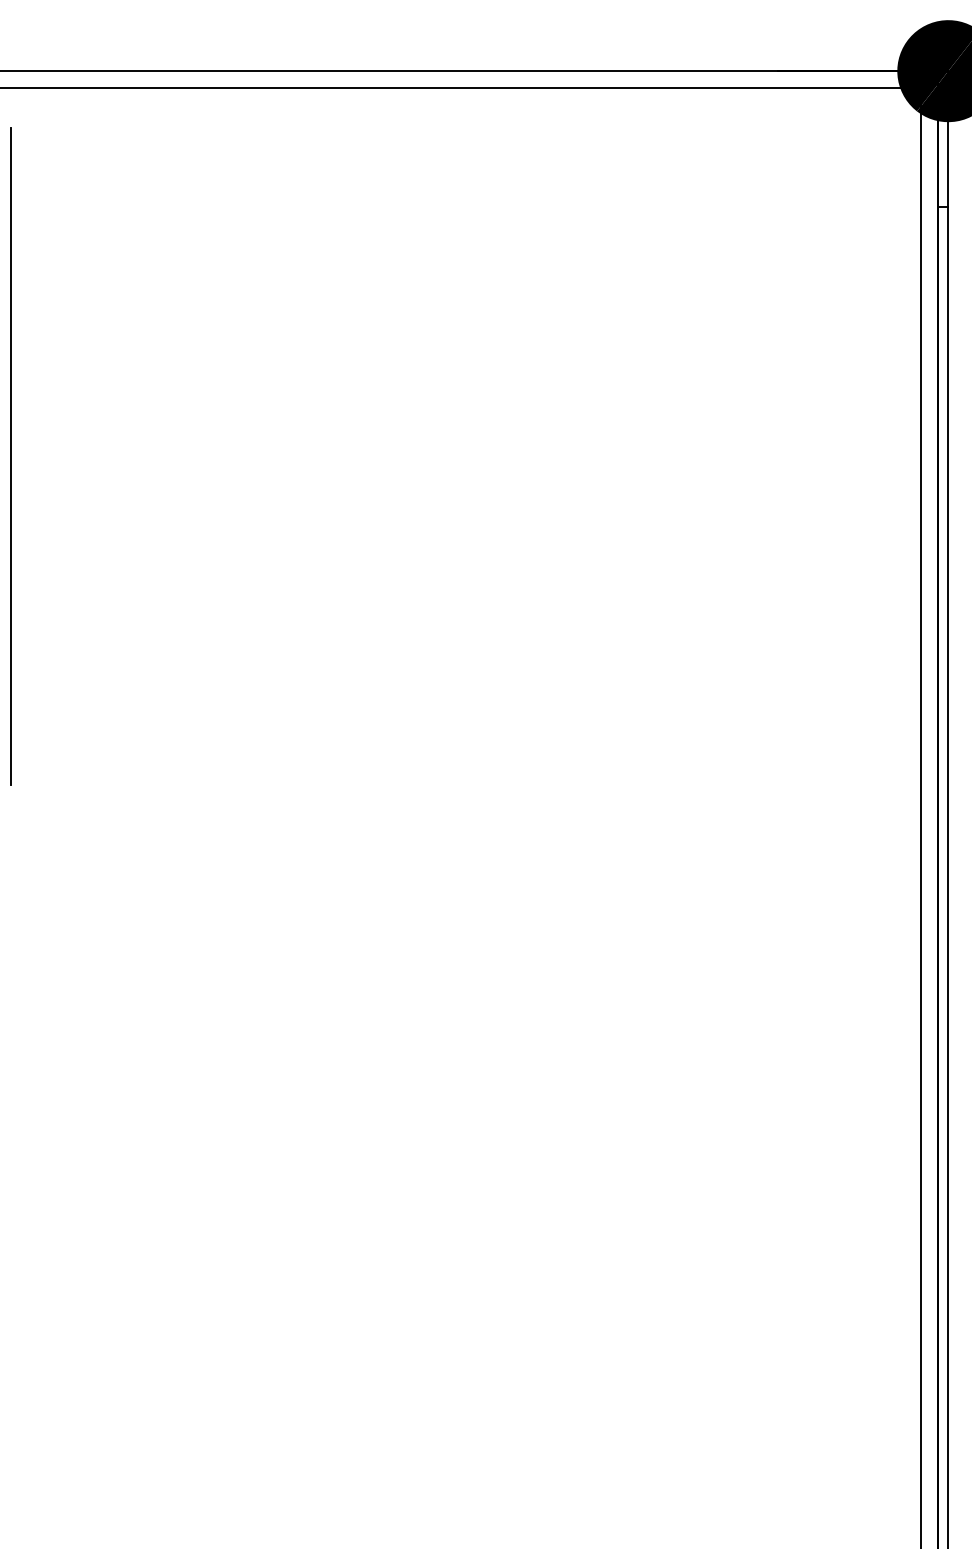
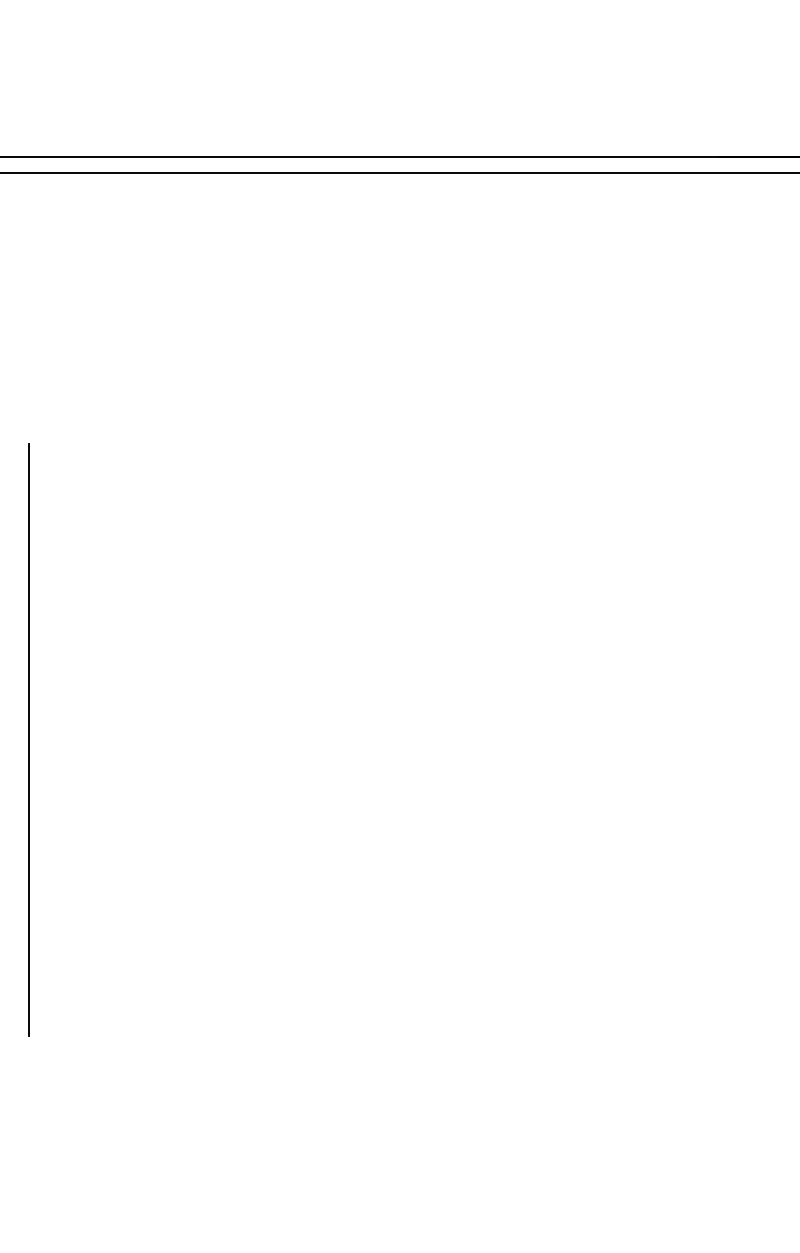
line: (10, 456) -> (28, 739), moved

